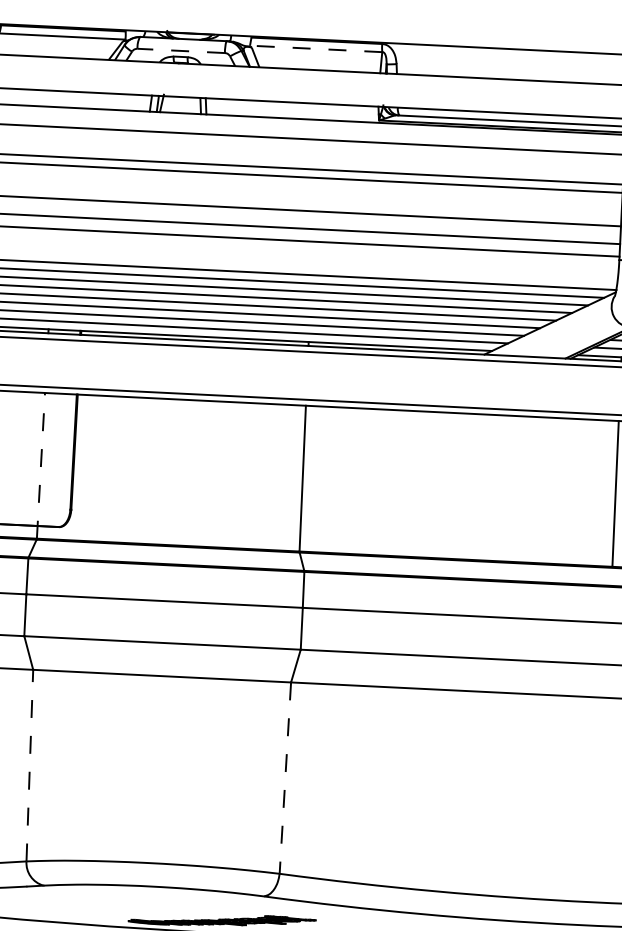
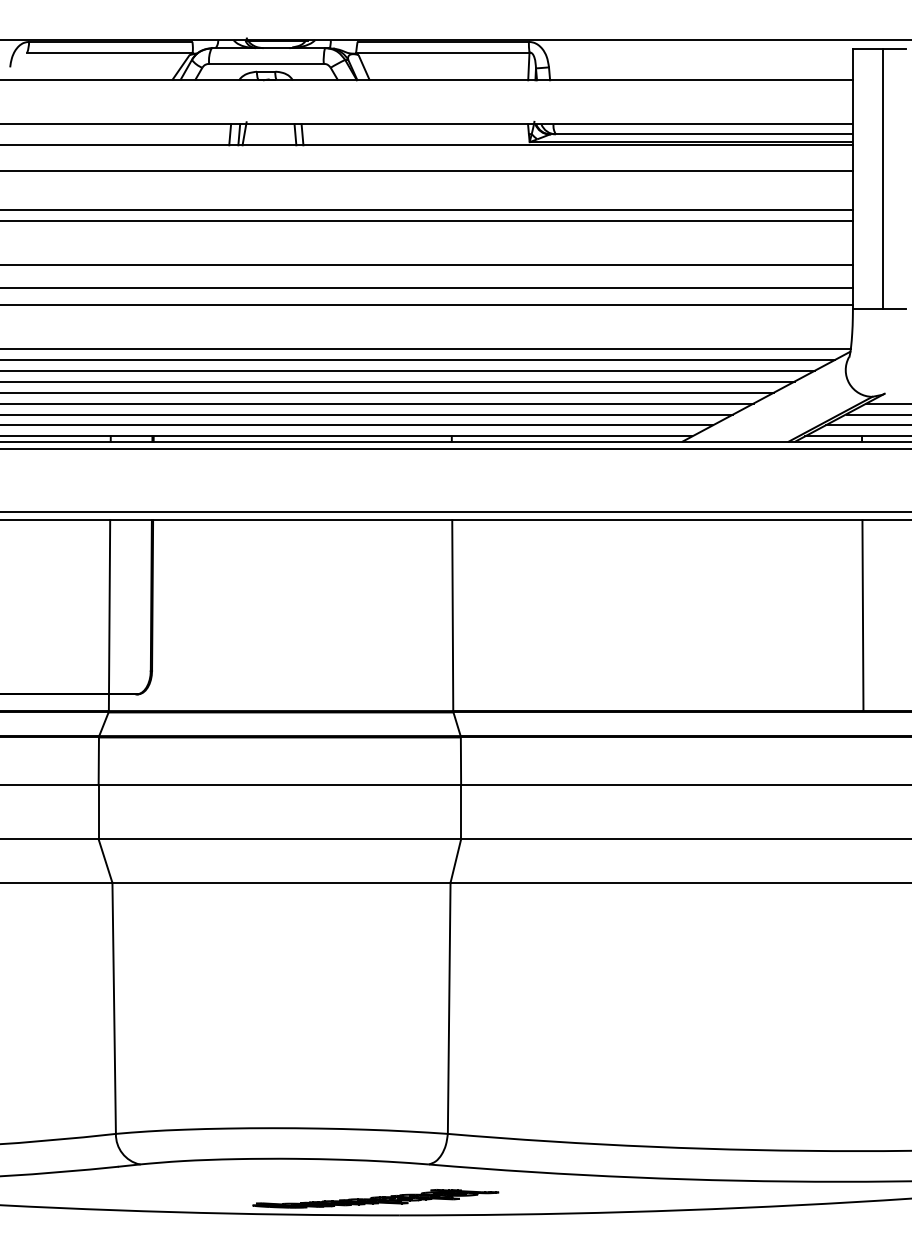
line: (315, 48) -> (442, 52), dashed -> solid
line: (180, 50) -> (265, 63), dashed -> solid
line: (40, 465) -> (109, 615), dashed -> solid
line: (30, 765) -> (114, 1008), dashed -> solid
line: (285, 778) -> (449, 1008), dashed -> solid

